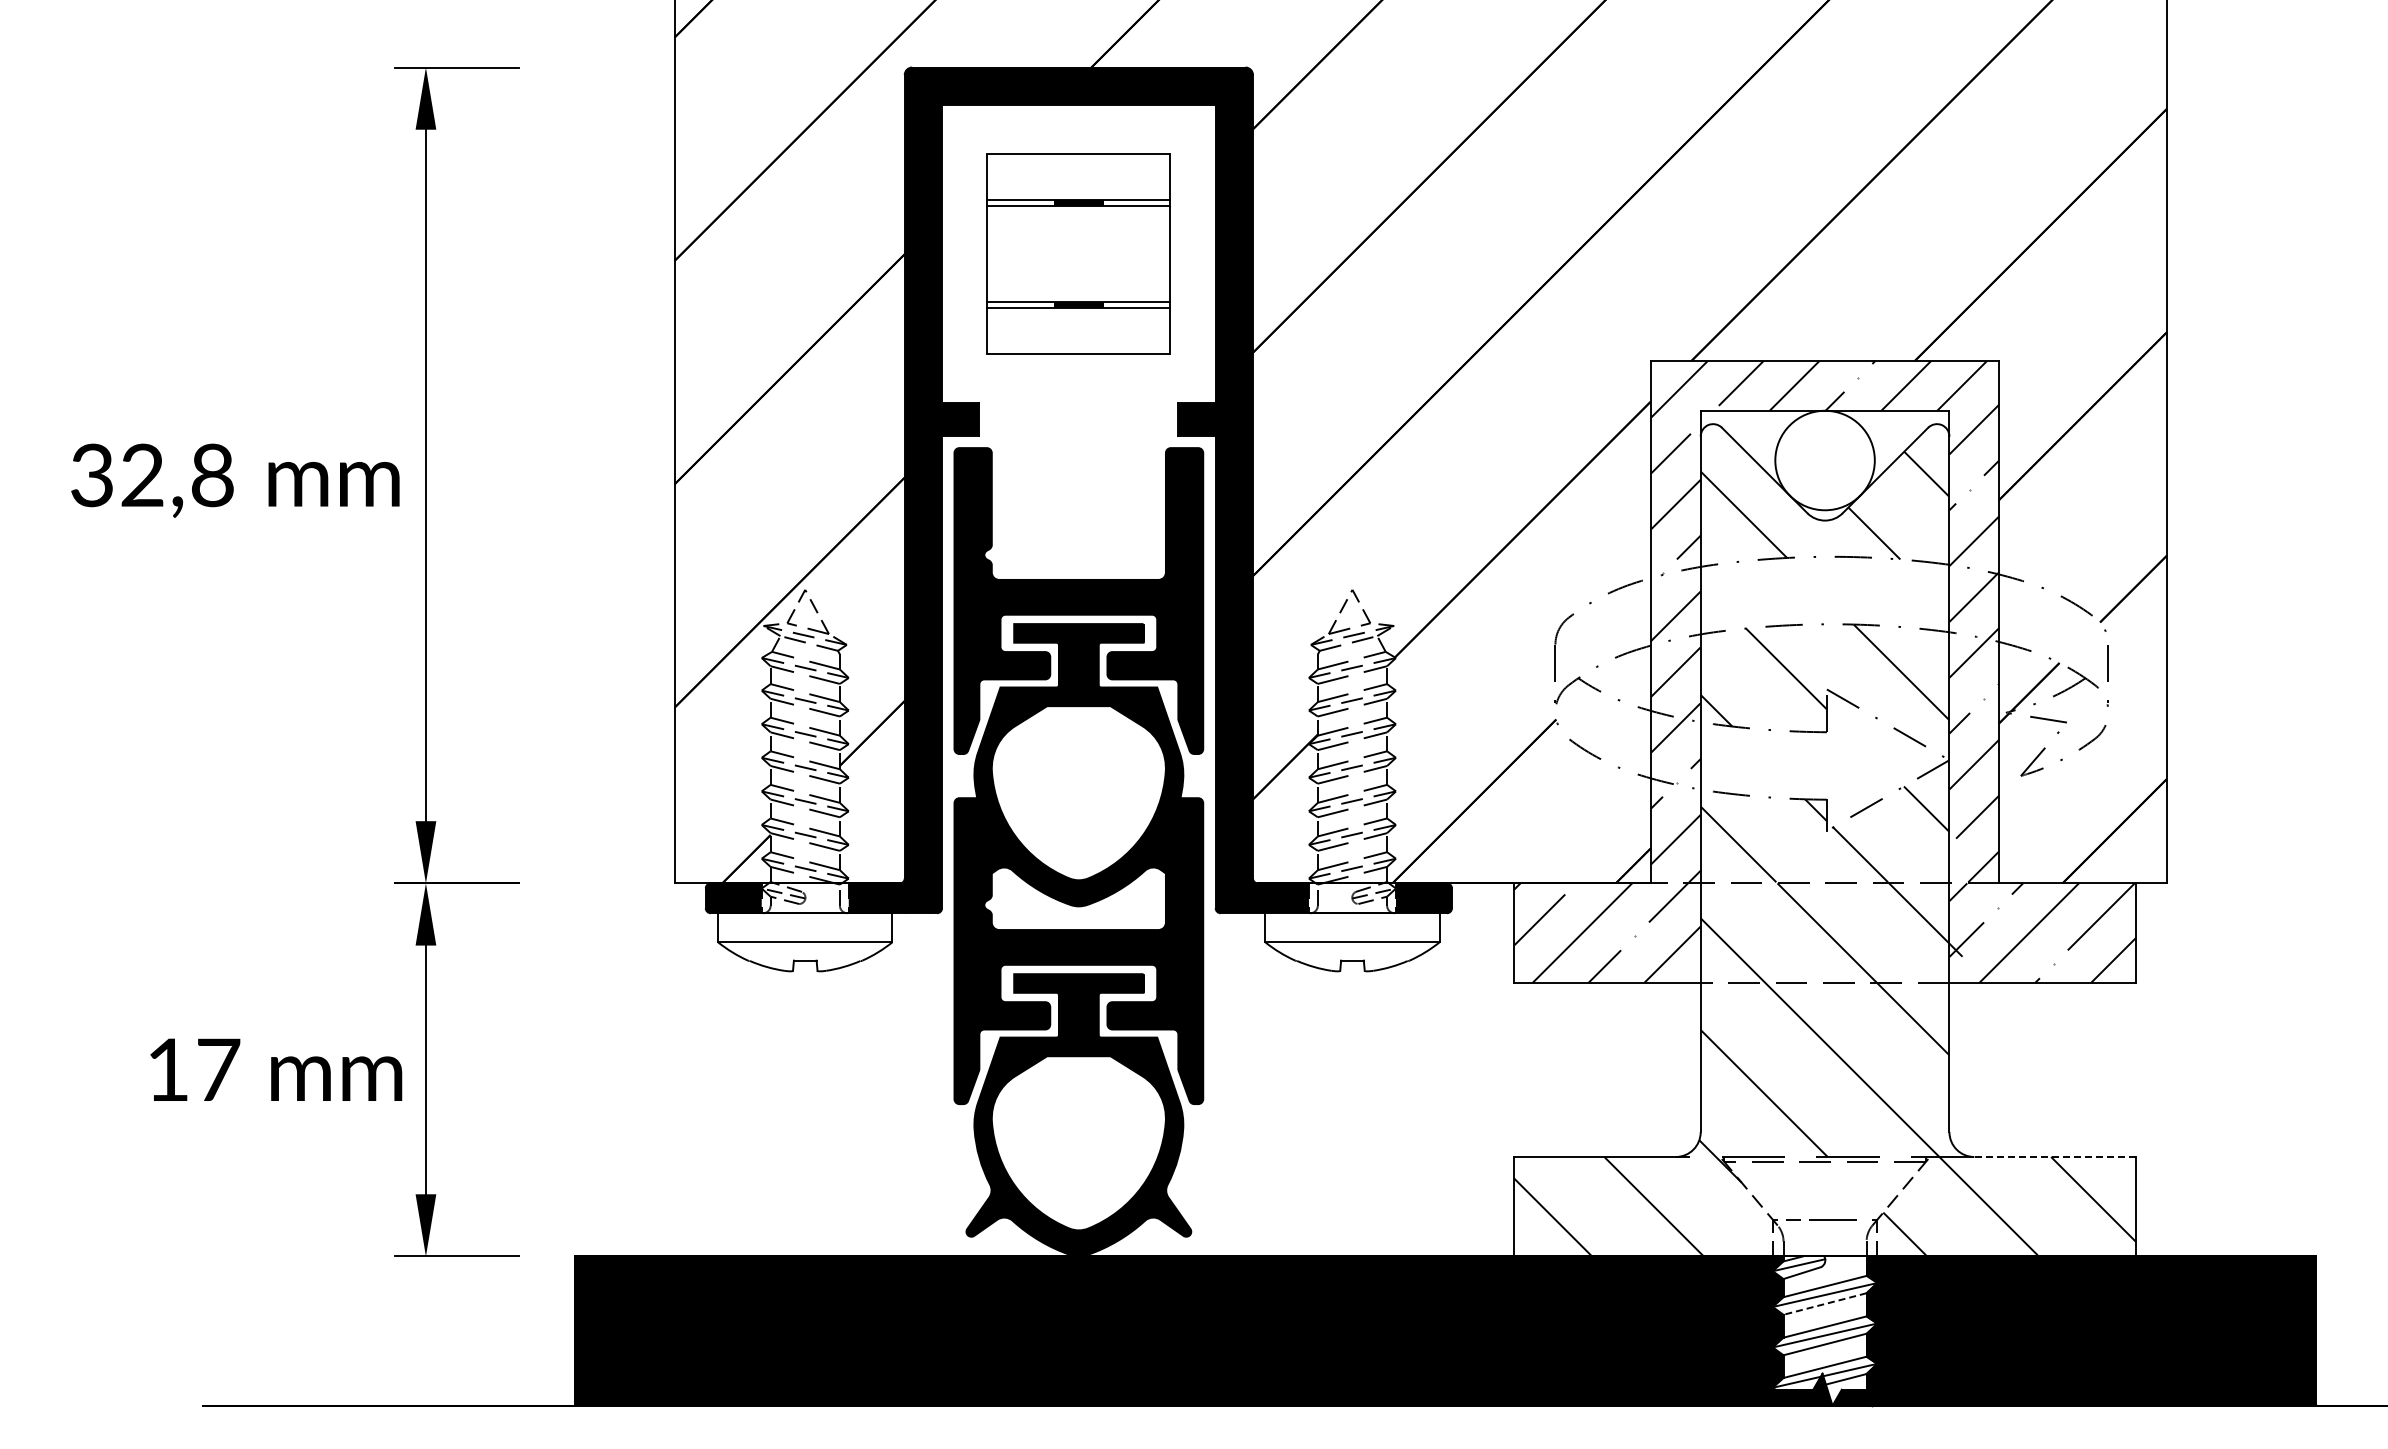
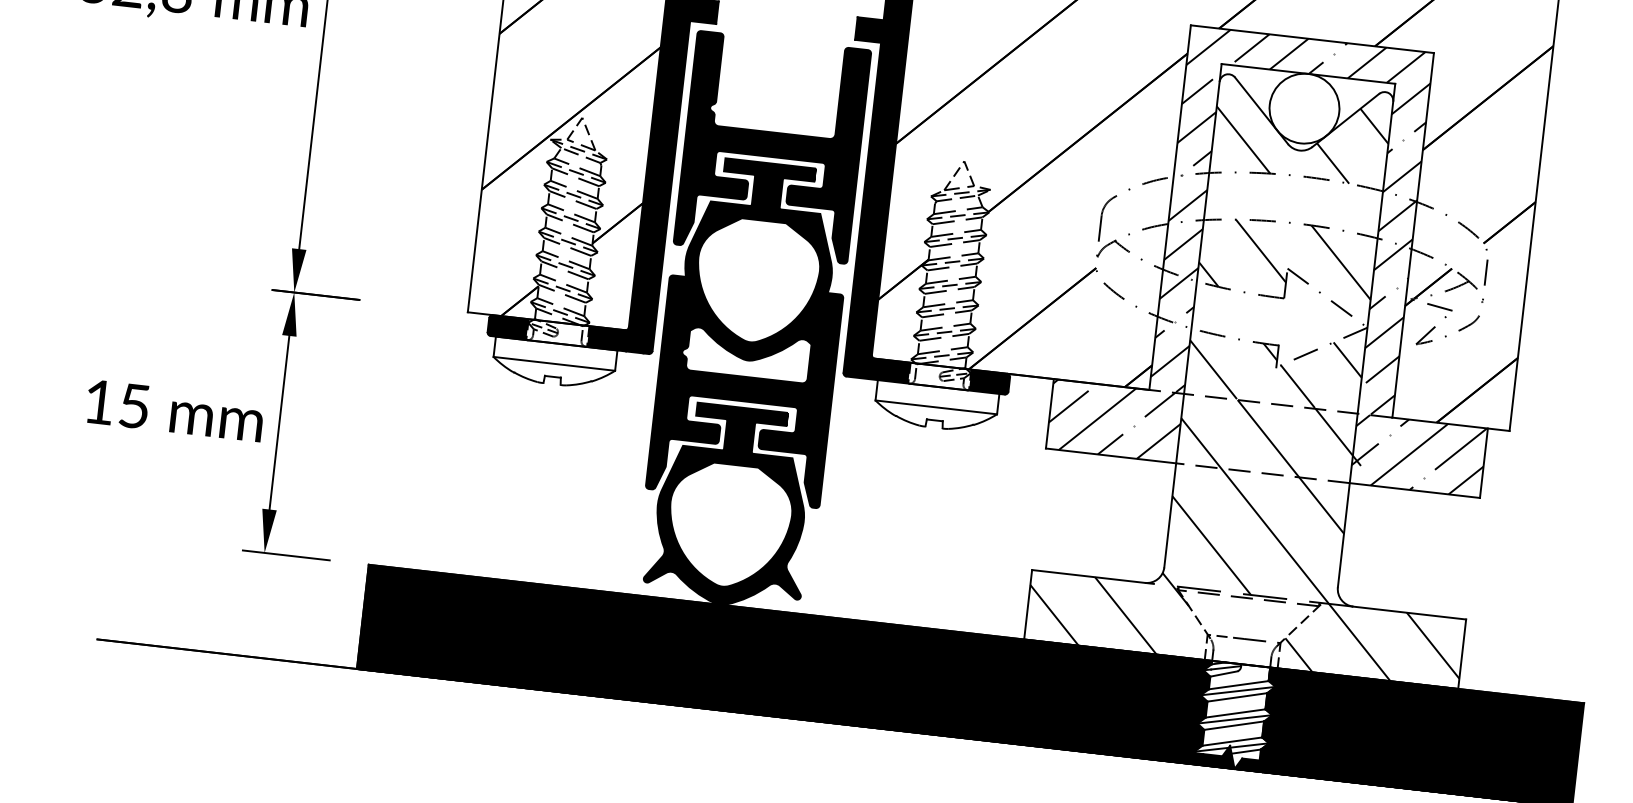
text: (219, 1069) -> (135, 406), 17 -> 15
line: (2055, 1157) -> (1409, 613), dashed -> solid
line: (1825, 1304) -> (1237, 697), dashed -> solid

